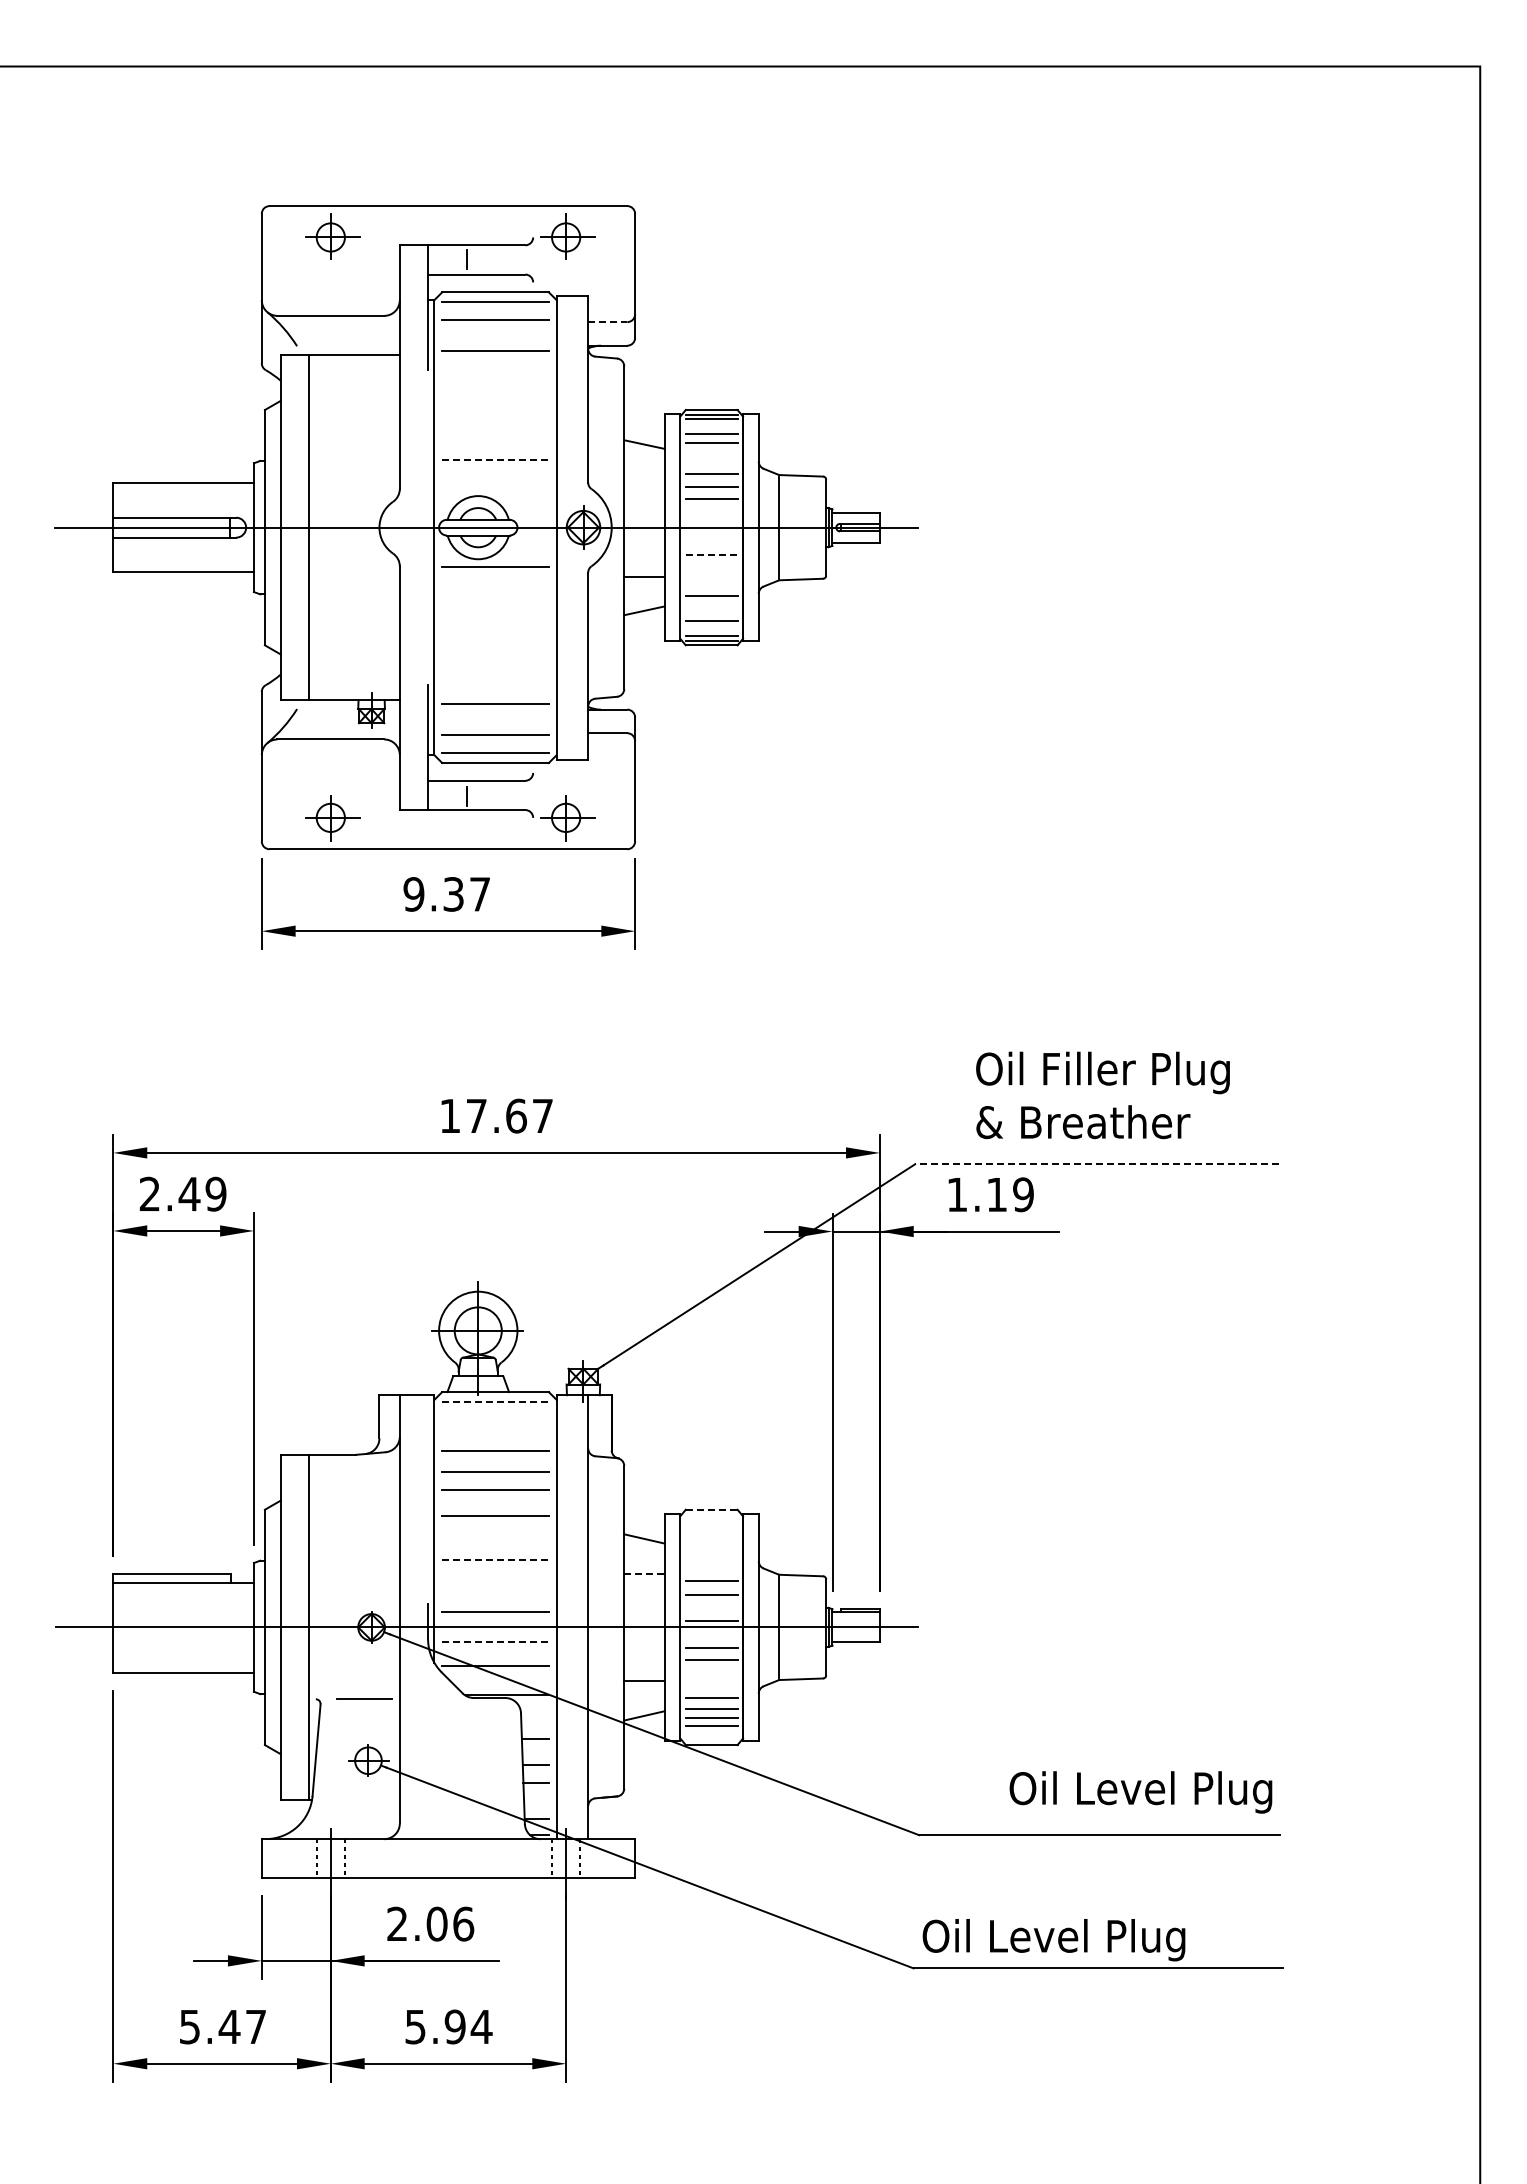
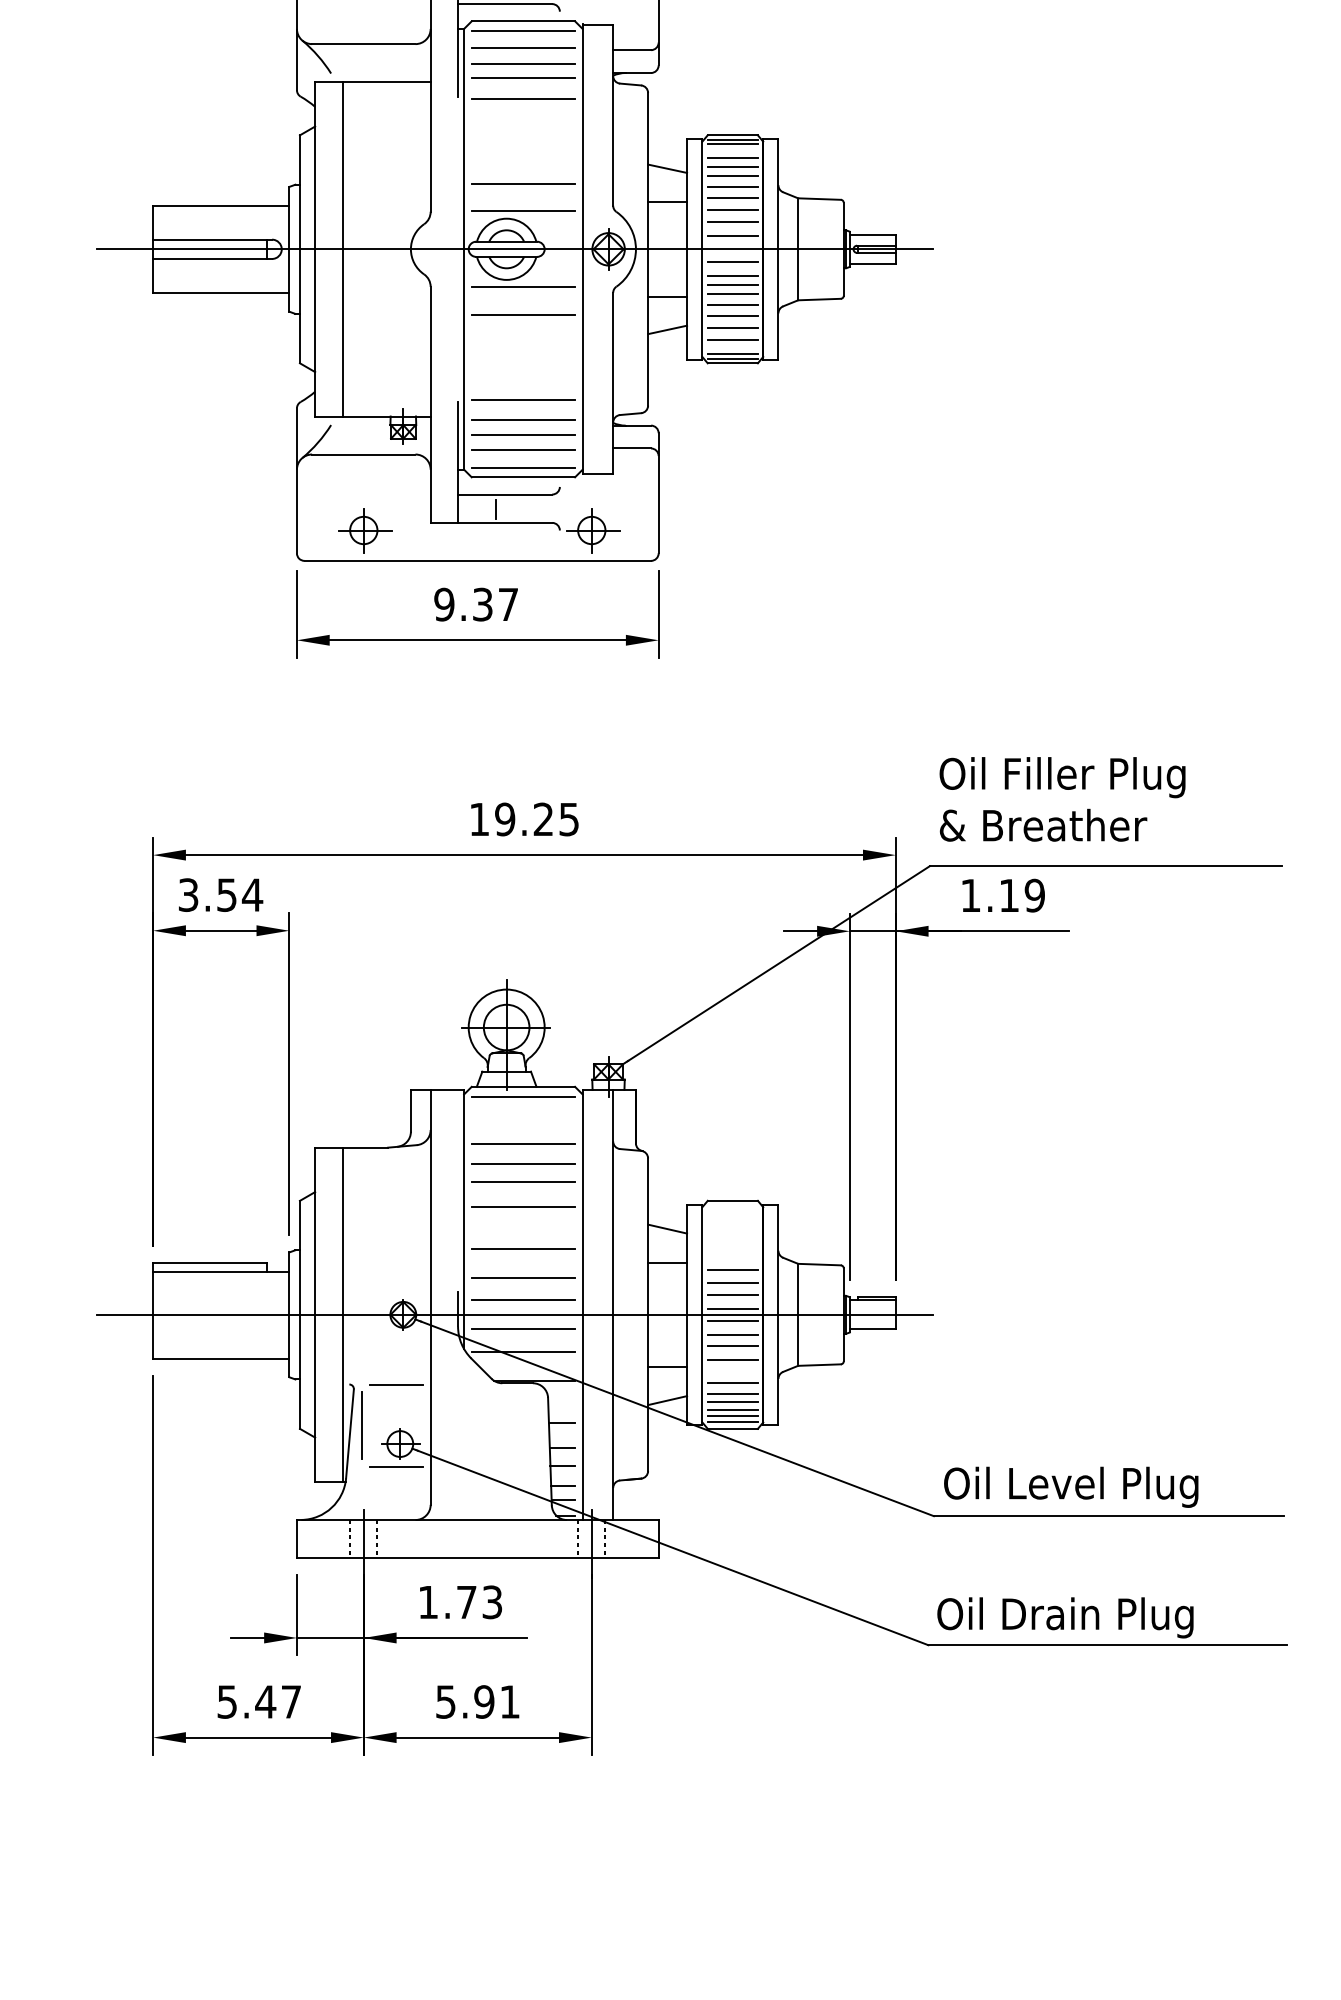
line: (607, 322) -> (631, 50), dashed -> solid
line: (495, 336) -> (523, 64), added
line: (495, 372) -> (523, 98), added
line: (711, 452) -> (732, 176), added
line: (496, 459) -> (524, 183), dashed -> solid
line: (711, 463) -> (732, 187), added
line: (644, 478) -> (667, 201), added
line: (495, 488) -> (523, 211), added
line: (711, 513) -> (732, 235), added
line: (711, 541) -> (732, 262), added
line: (711, 555) -> (732, 276), dashed -> solid
line: (711, 564) -> (732, 285), added
line: (711, 573) -> (732, 293), added
line: (711, 585) -> (732, 305), added
line: (495, 595) -> (523, 315), added
line: (711, 608) -> (732, 327), added
line: (495, 683) -> (523, 400), added
line: (495, 718) -> (523, 434), added
text: (1102, 1095) -> (1062, 799), moved
text: (509, 1115) -> (536, 818), 17.67 -> 19.25
line: (1096, 1164) -> (1105, 866), dashed -> solid
text: (182, 1193) -> (220, 894), 2.49 -> 3.54
line: (496, 1402) -> (524, 1096), dashed -> solid
line: (711, 1509) -> (732, 1200), dashed -> solid
line: (496, 1559) -> (524, 1249), dashed -> solid
line: (644, 1573) -> (667, 1262), dashed -> solid
line: (495, 1589) -> (523, 1278), added
line: (711, 1607) -> (732, 1295), added
line: (711, 1633) -> (732, 1320), added
line: (496, 1642) -> (524, 1329), dashed -> solid
line: (711, 1673) -> (732, 1359), added
line: (711, 1732) -> (732, 1416), added
line: (711, 1737) -> (732, 1421), added
line: (329, 1741) -> (362, 1425), added
line: (364, 1784) -> (396, 1467), added
text: (1140, 1792) -> (1070, 1487), moved
line: (536, 1804) -> (563, 1486), added
text: (430, 1923) -> (460, 1601), 2.06 -> 1.73
text: (1090, 1940) -> (1099, 1618), Oil Level Plug -> Oil Drain Plug
text: (481, 2026) -> (509, 1701), 5.94 -> 5.91

